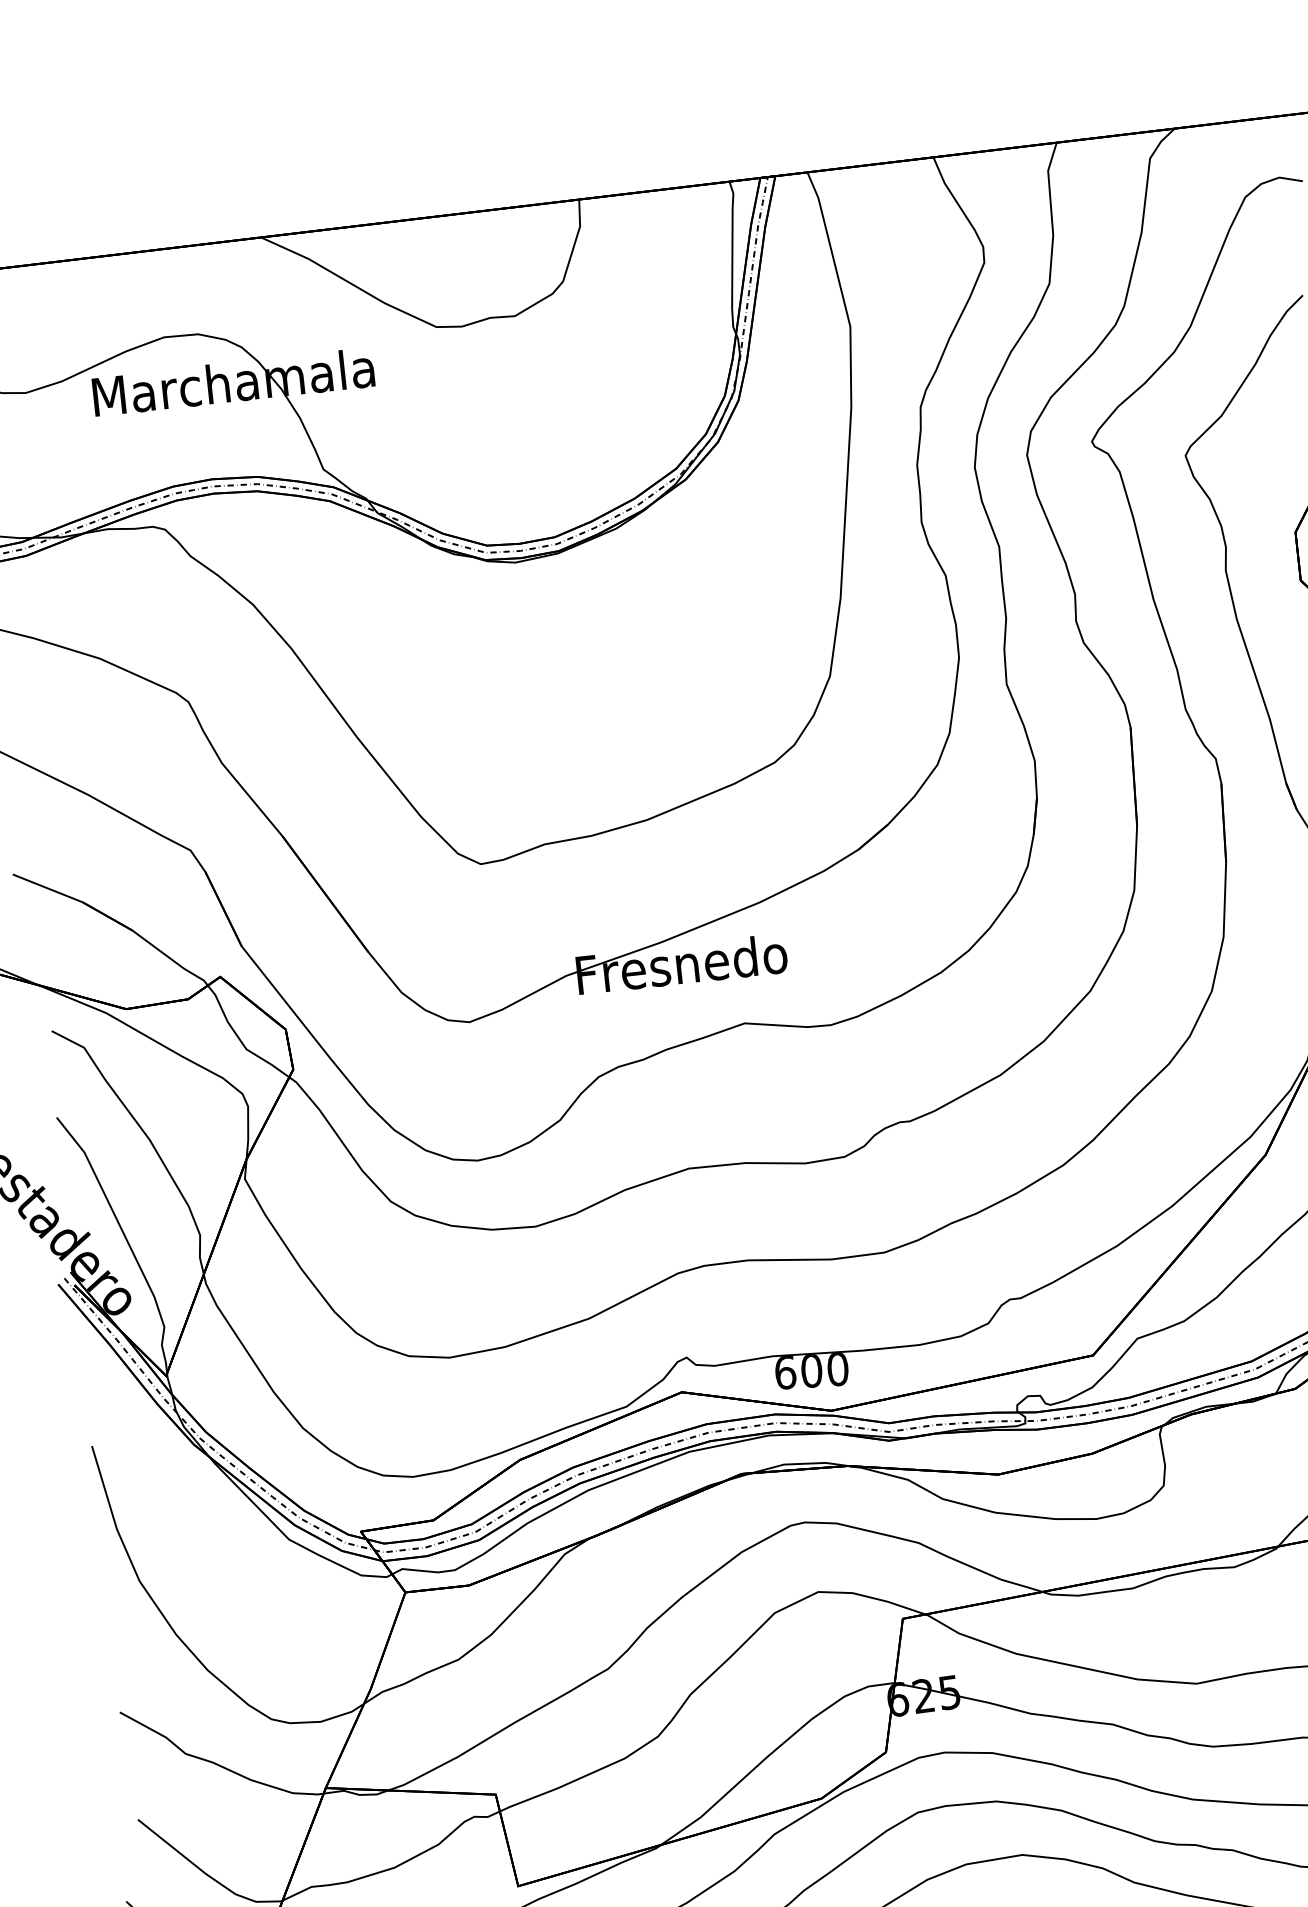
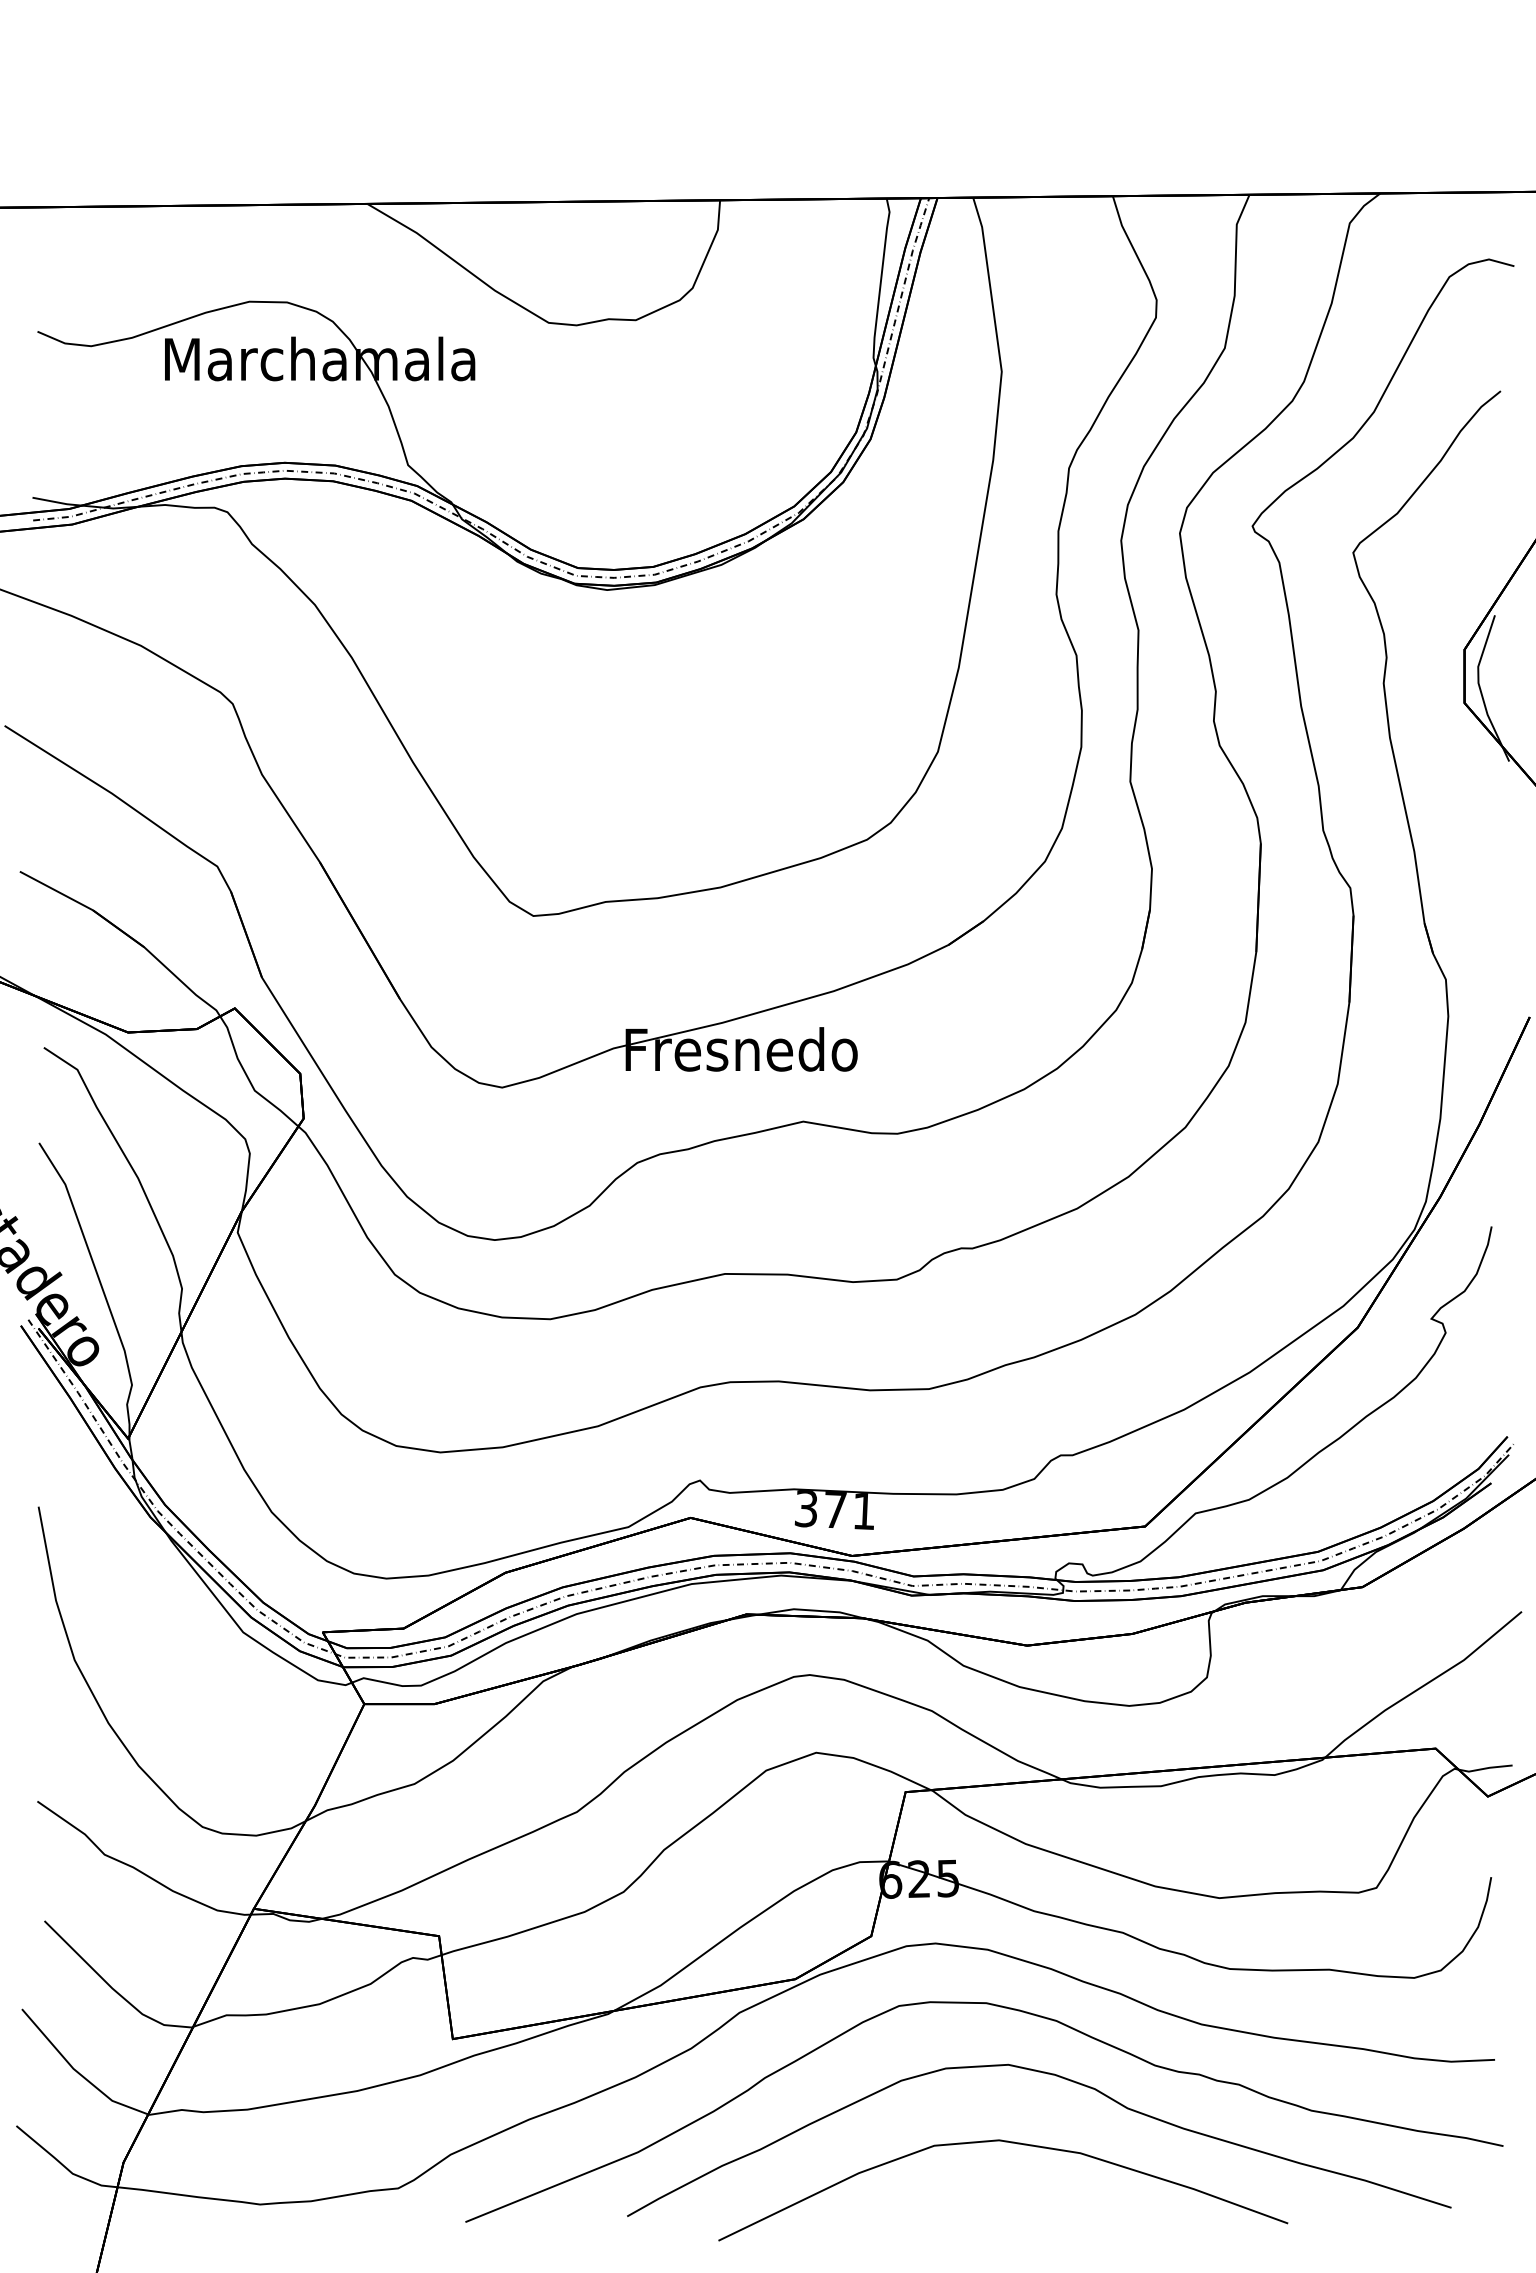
text: (811, 1371) -> (834, 1510), 600 -> 371

